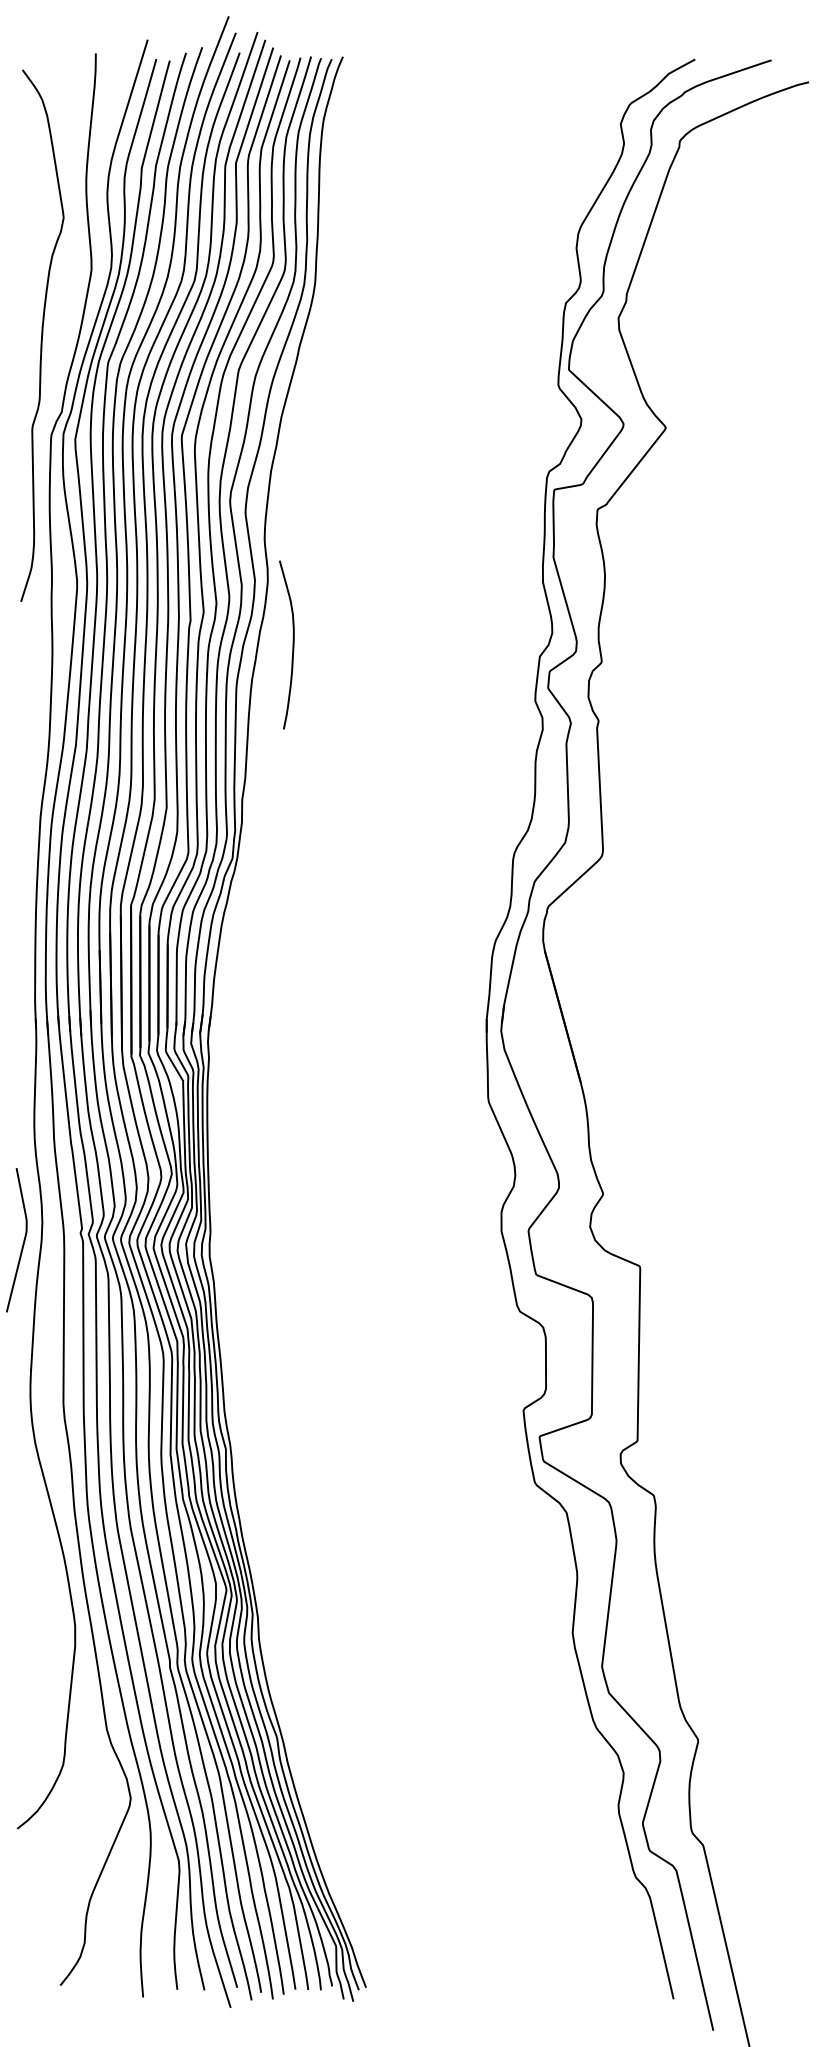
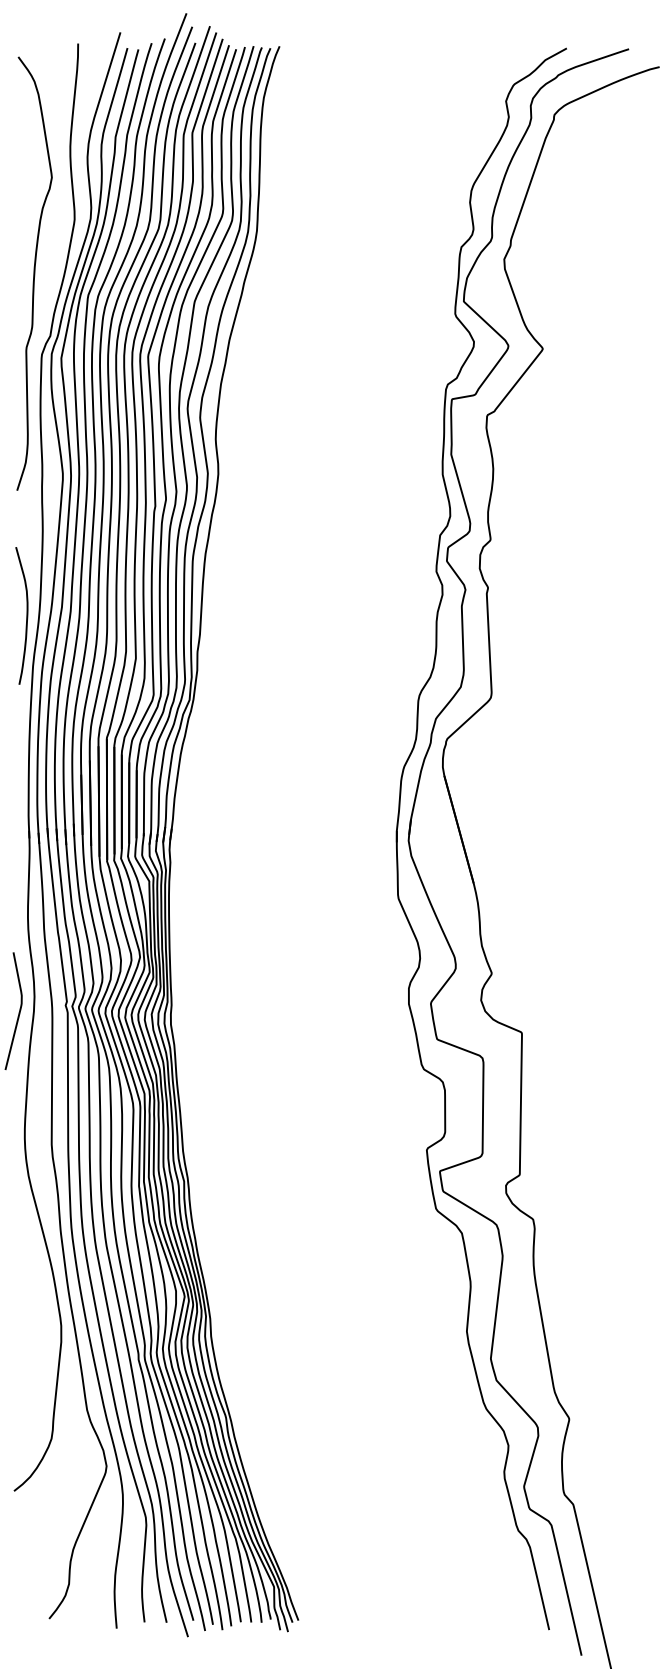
curve: (292, 644) -> (26, 615), moved

